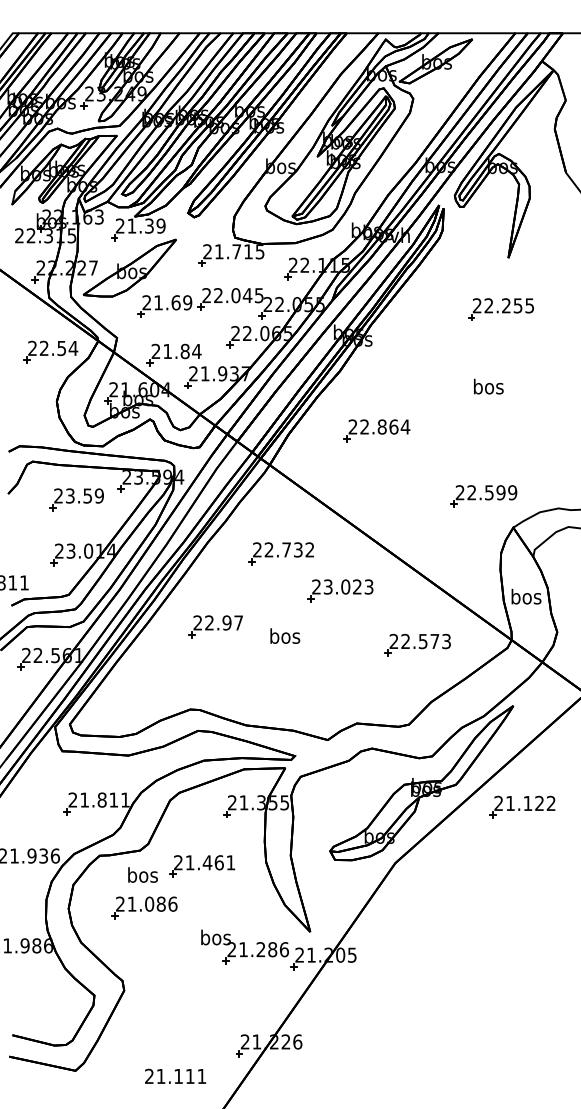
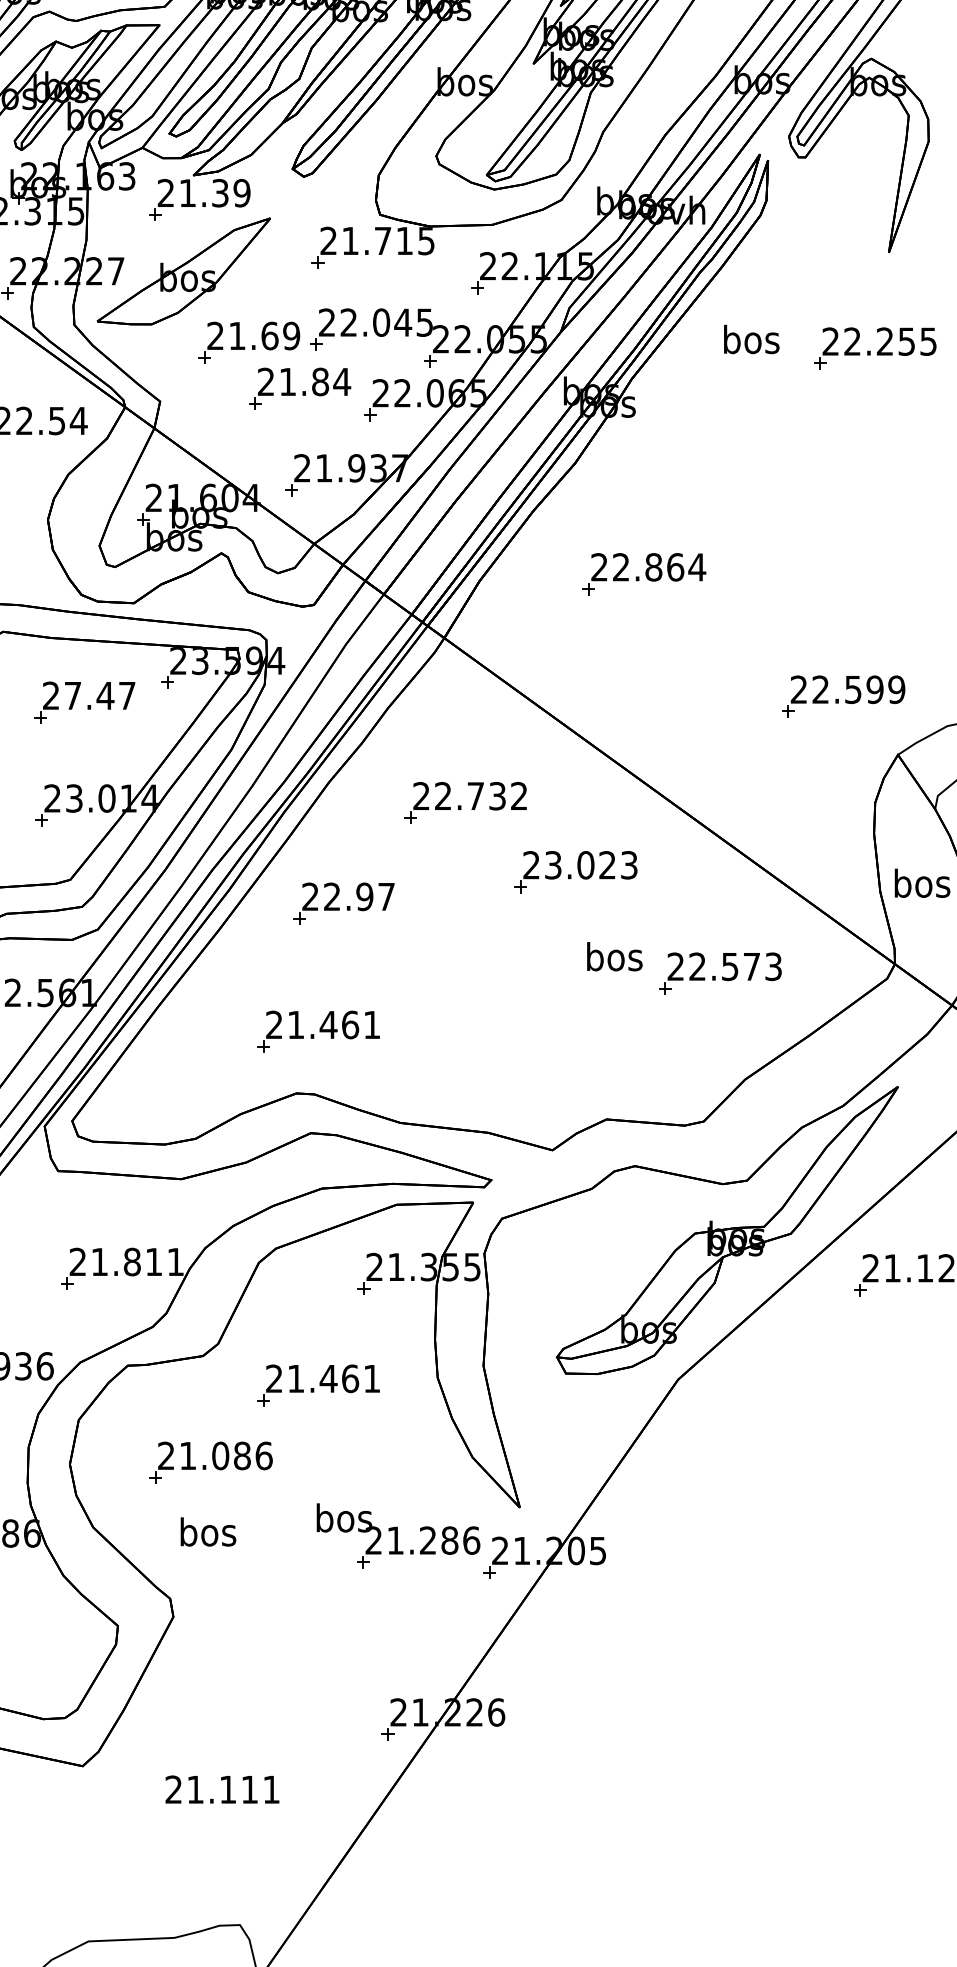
part: (173, 354) -> (298, 387), moved
text: (488, 386) -> (751, 339), moved
text: (84, 495) -> (99, 694), 23.59 -> 27.47
part: (215, 626) -> (343, 903), moved
text: (285, 635) -> (615, 955), moved
part: (202, 676) -> (319, 1031), added
text: (142, 874) -> (207, 1530), moved
text: (175, 1075) -> (222, 1787), moved

